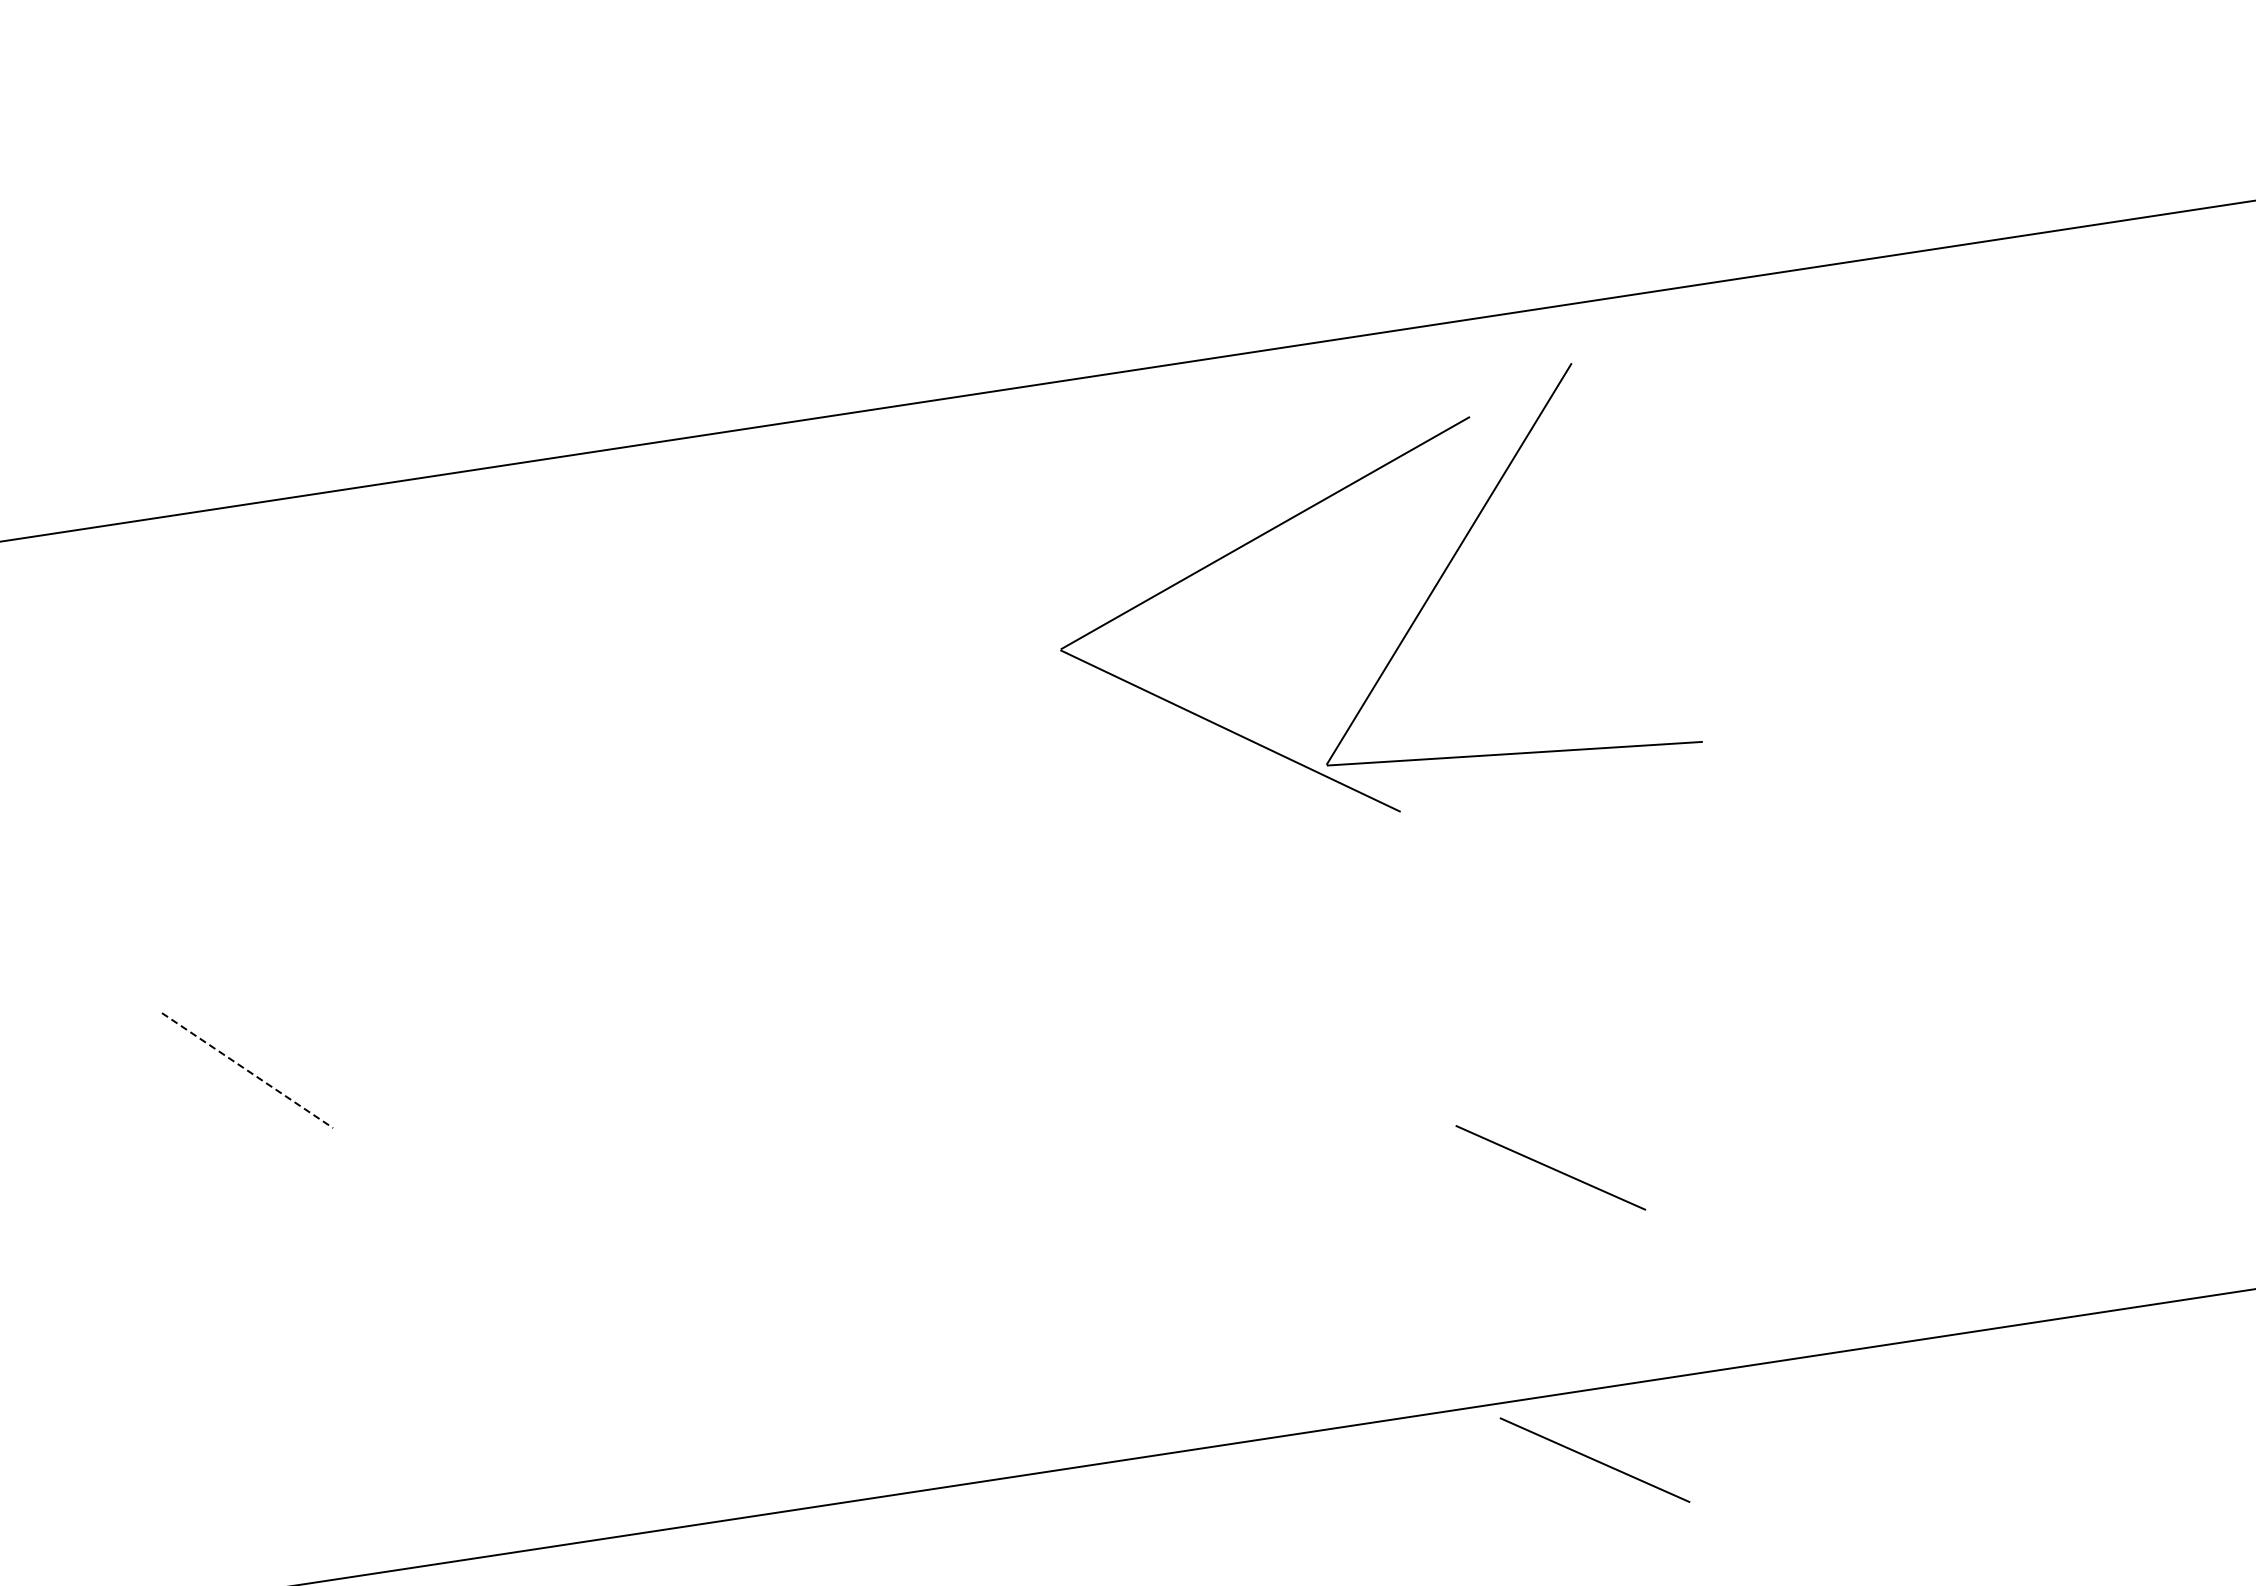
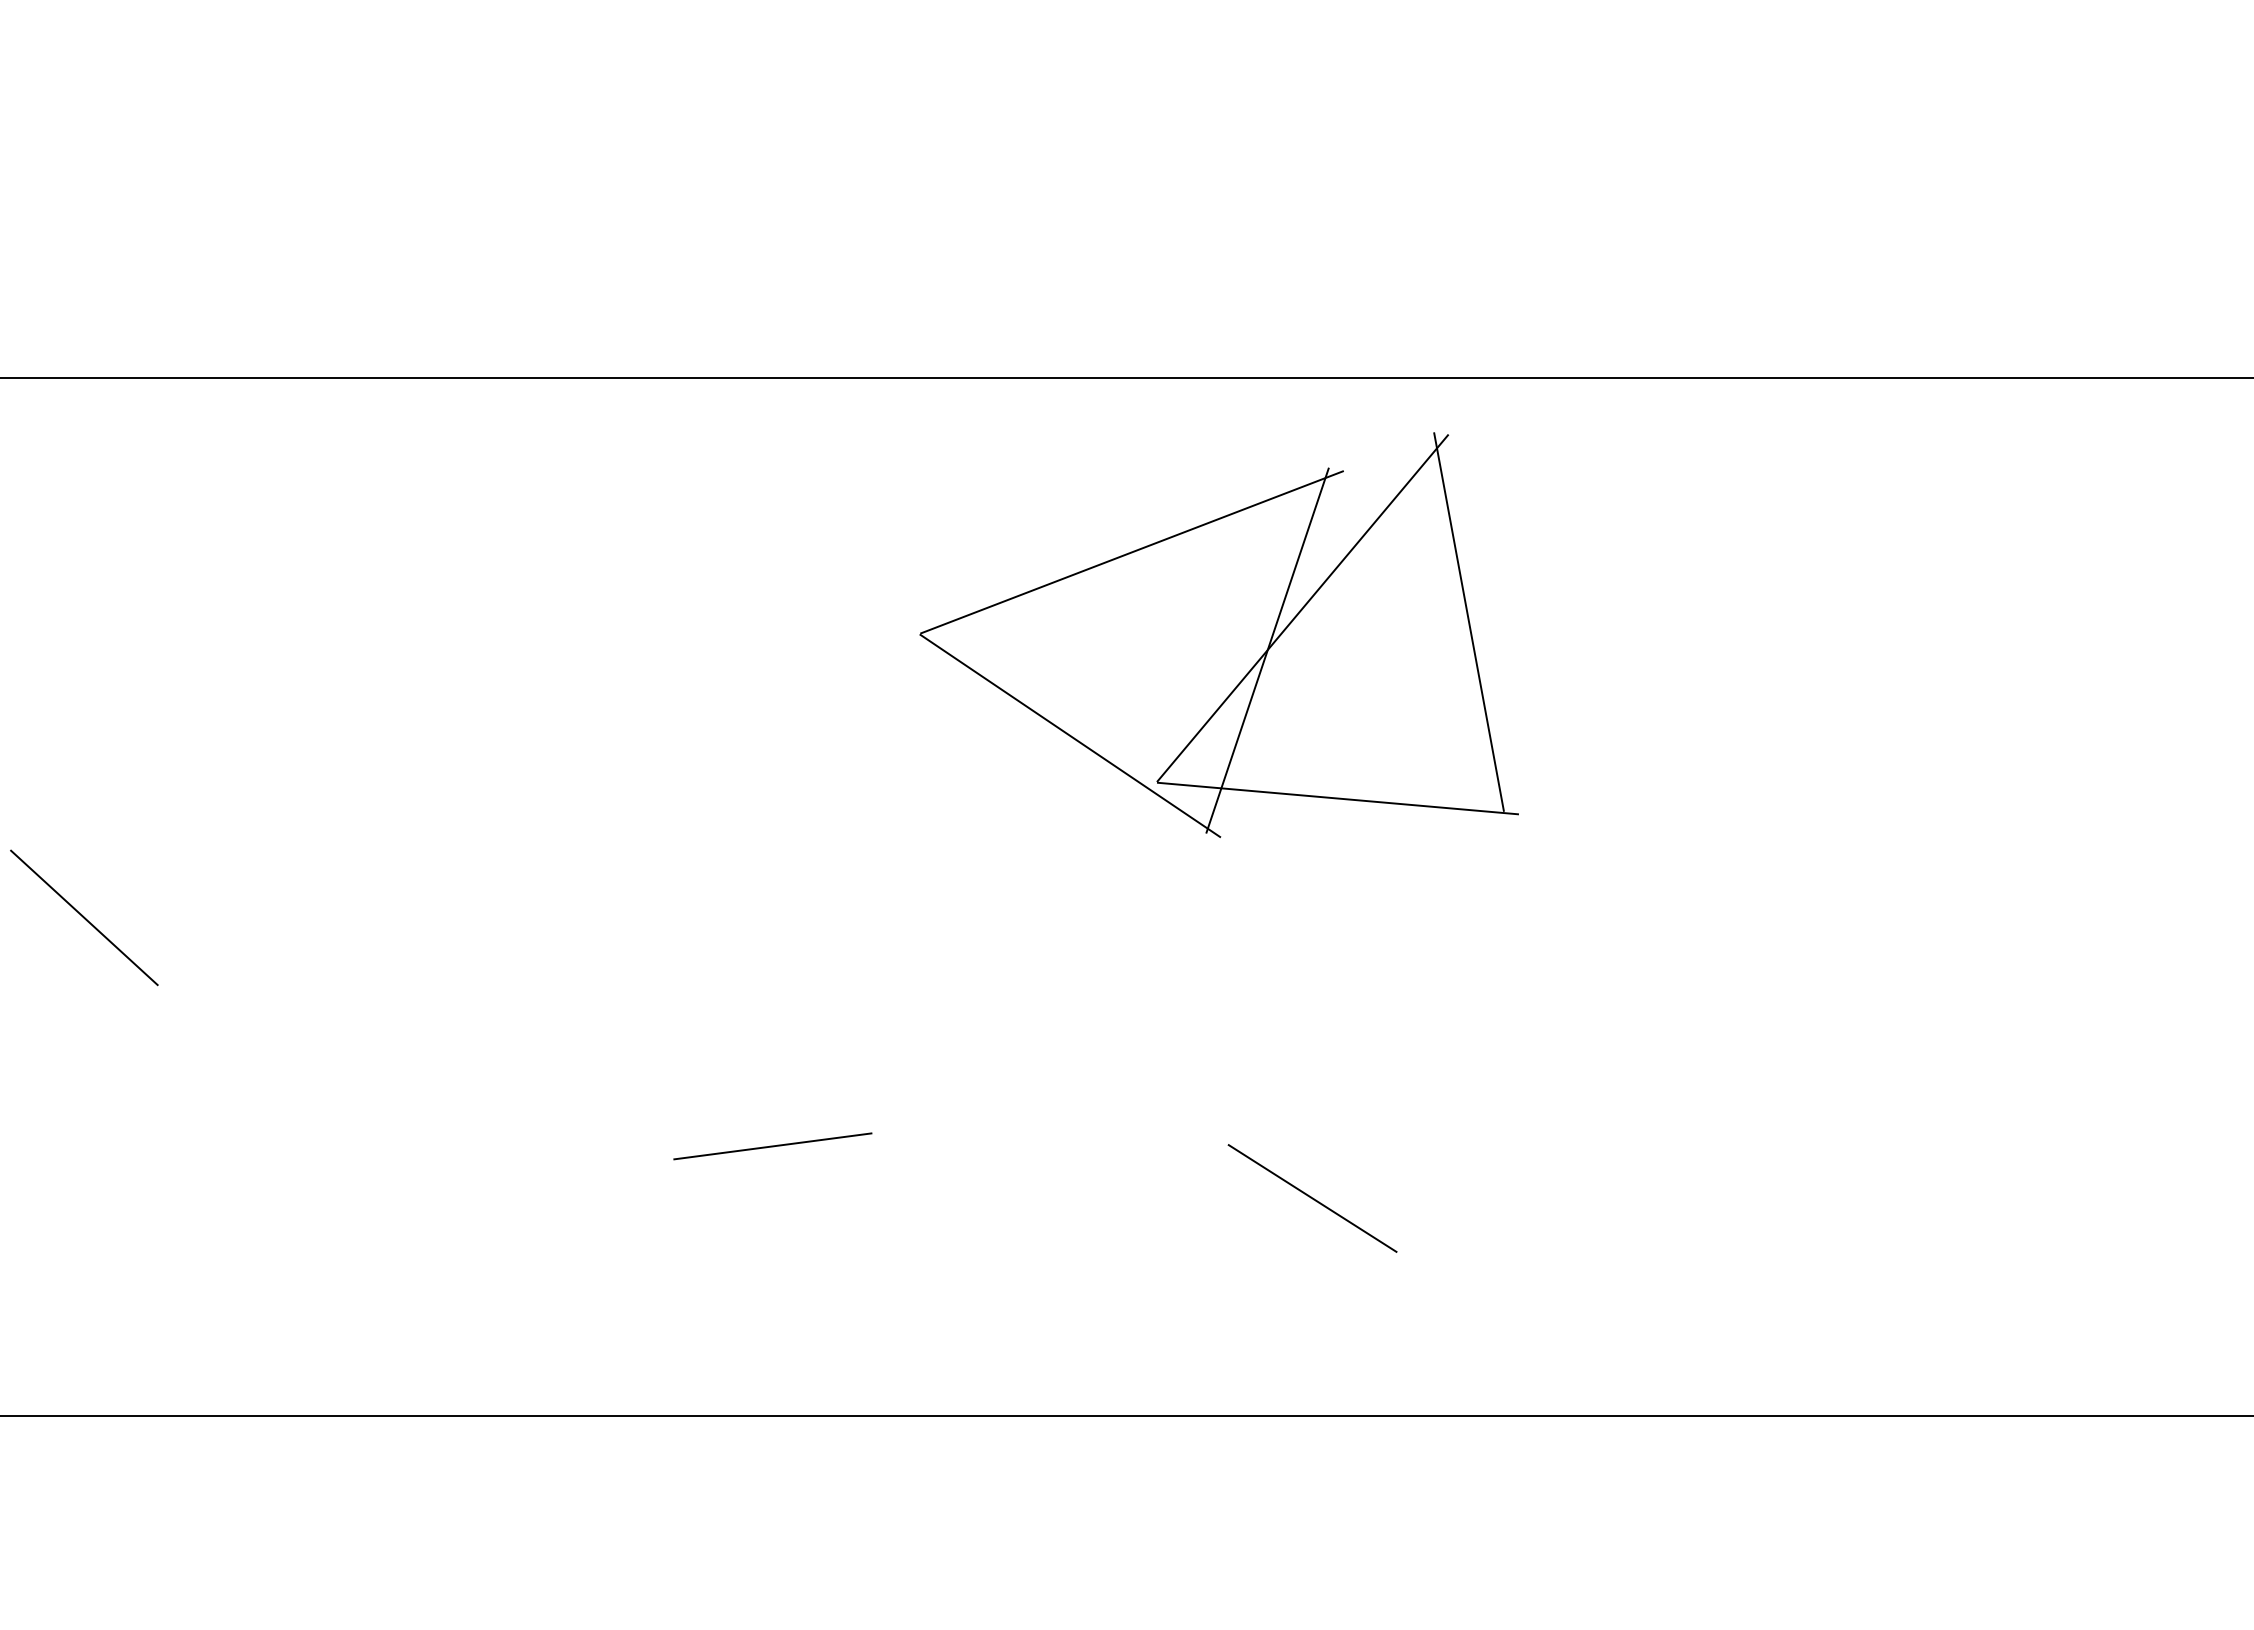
line: (1621, 551) -> (1468, 621), added
line: (1419, 612) -> (1267, 650), added
line: (247, 1071) -> (84, 918), dashed -> solid
line: (988, 1198) -> (772, 1146), added
line: (1594, 1460) -> (1312, 1483), removed

